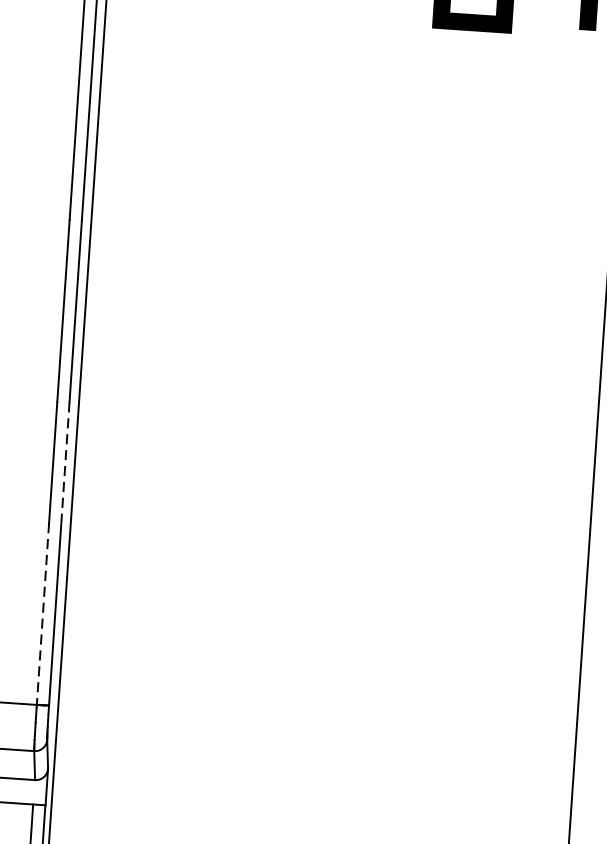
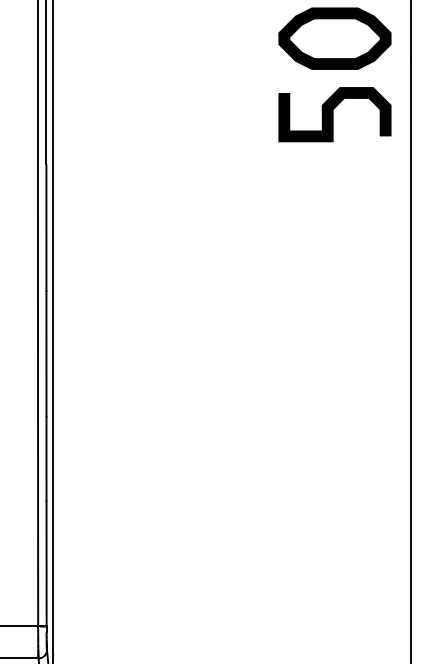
line: (65, 462) -> (46, 458), dashed -> solid
line: (43, 613) -> (38, 563), dashed -> solid

